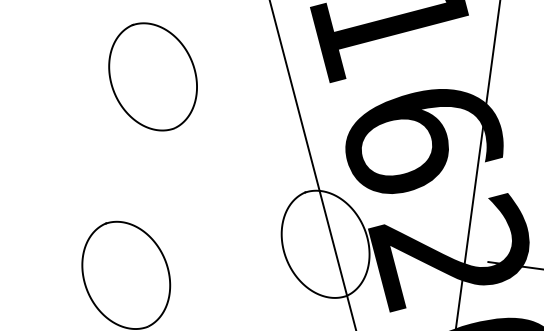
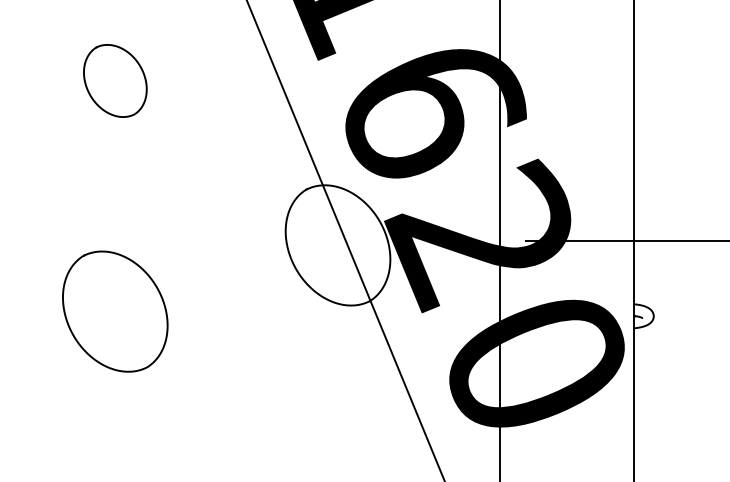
part: (153, 76) -> (115, 80), size x0.6

